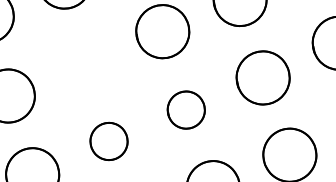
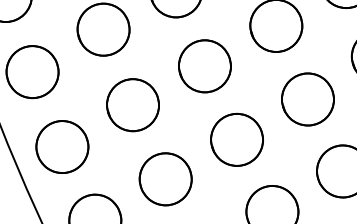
circle: (84, 62) -> (132, 105), added
circle: (185, 109) -> (236, 139), size x1.43
circle: (108, 141) -> (165, 179), size x1.43

